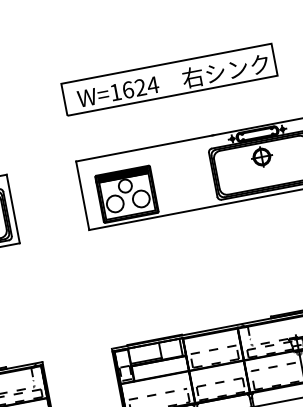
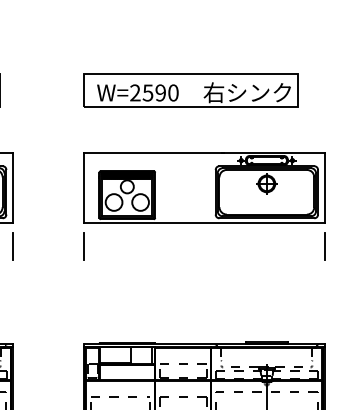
text: (134, 88) -> (154, 92), W=1624 -> W=2590
line: (93, 252) -> (83, 246), added
line: (23, 266) -> (12, 246), added

